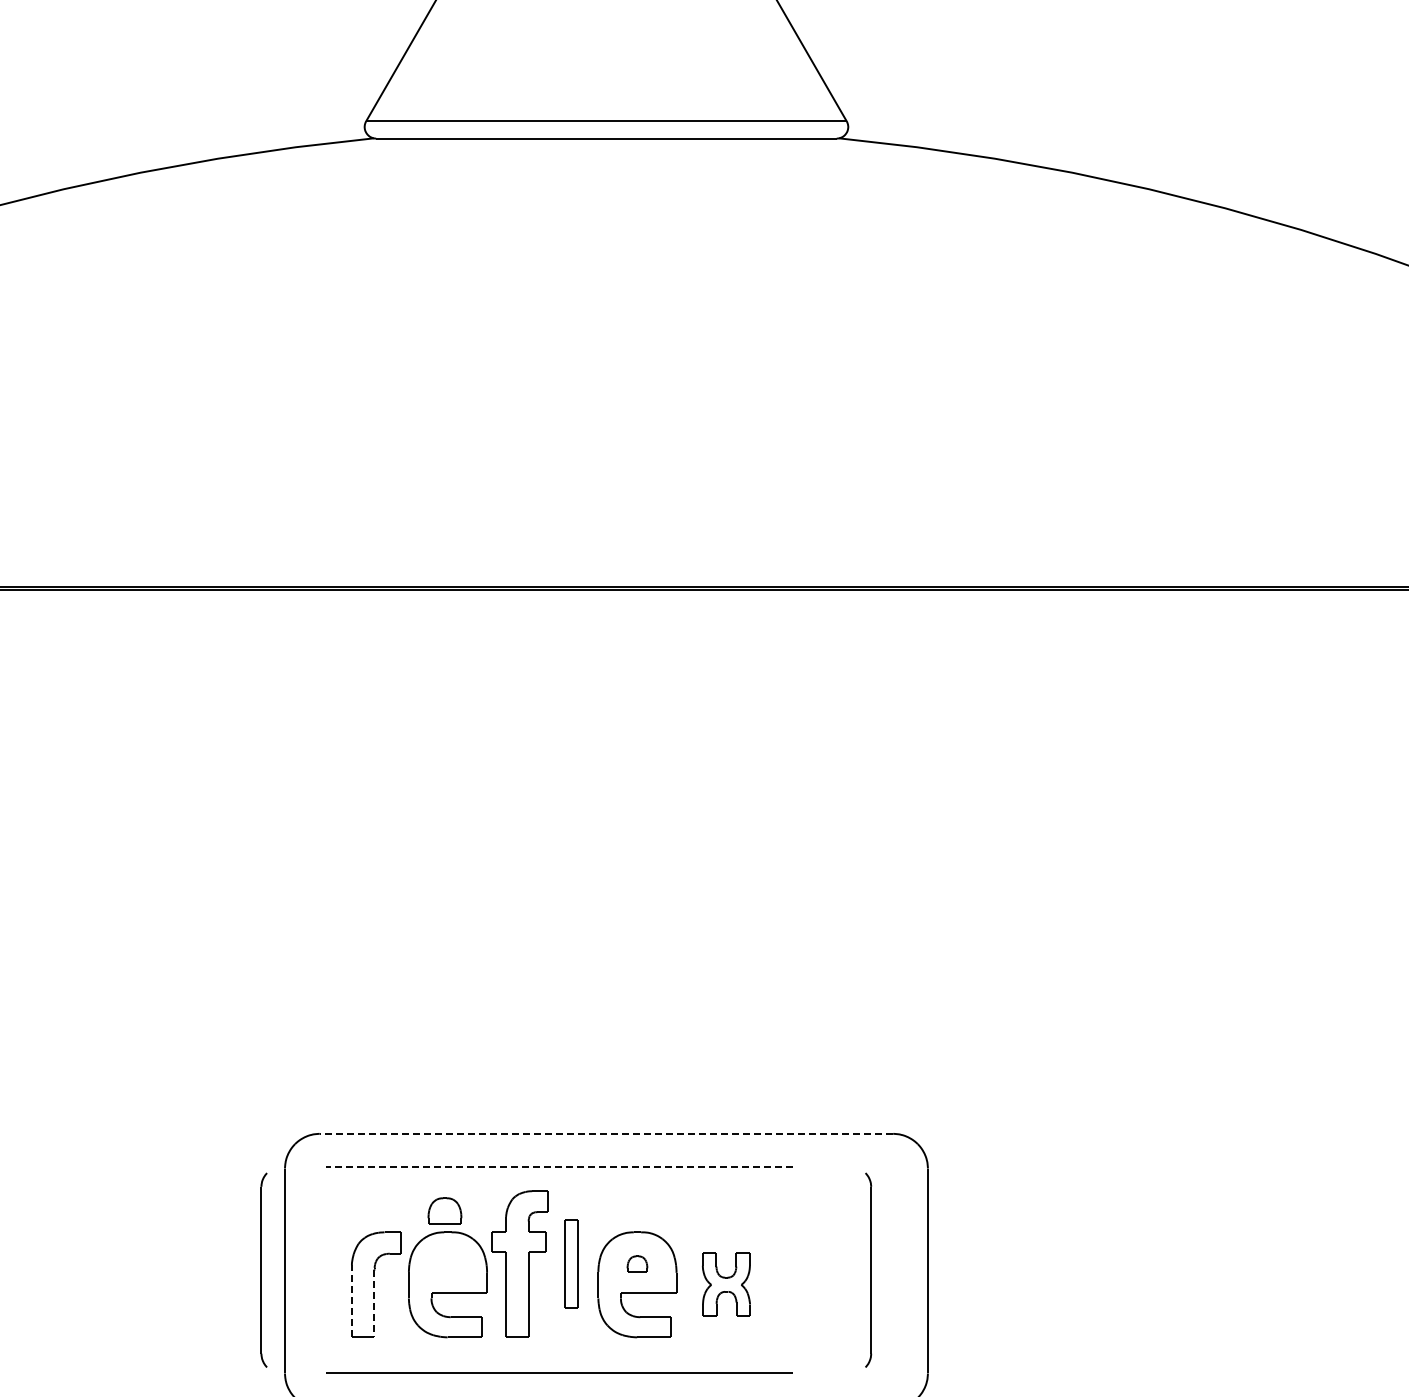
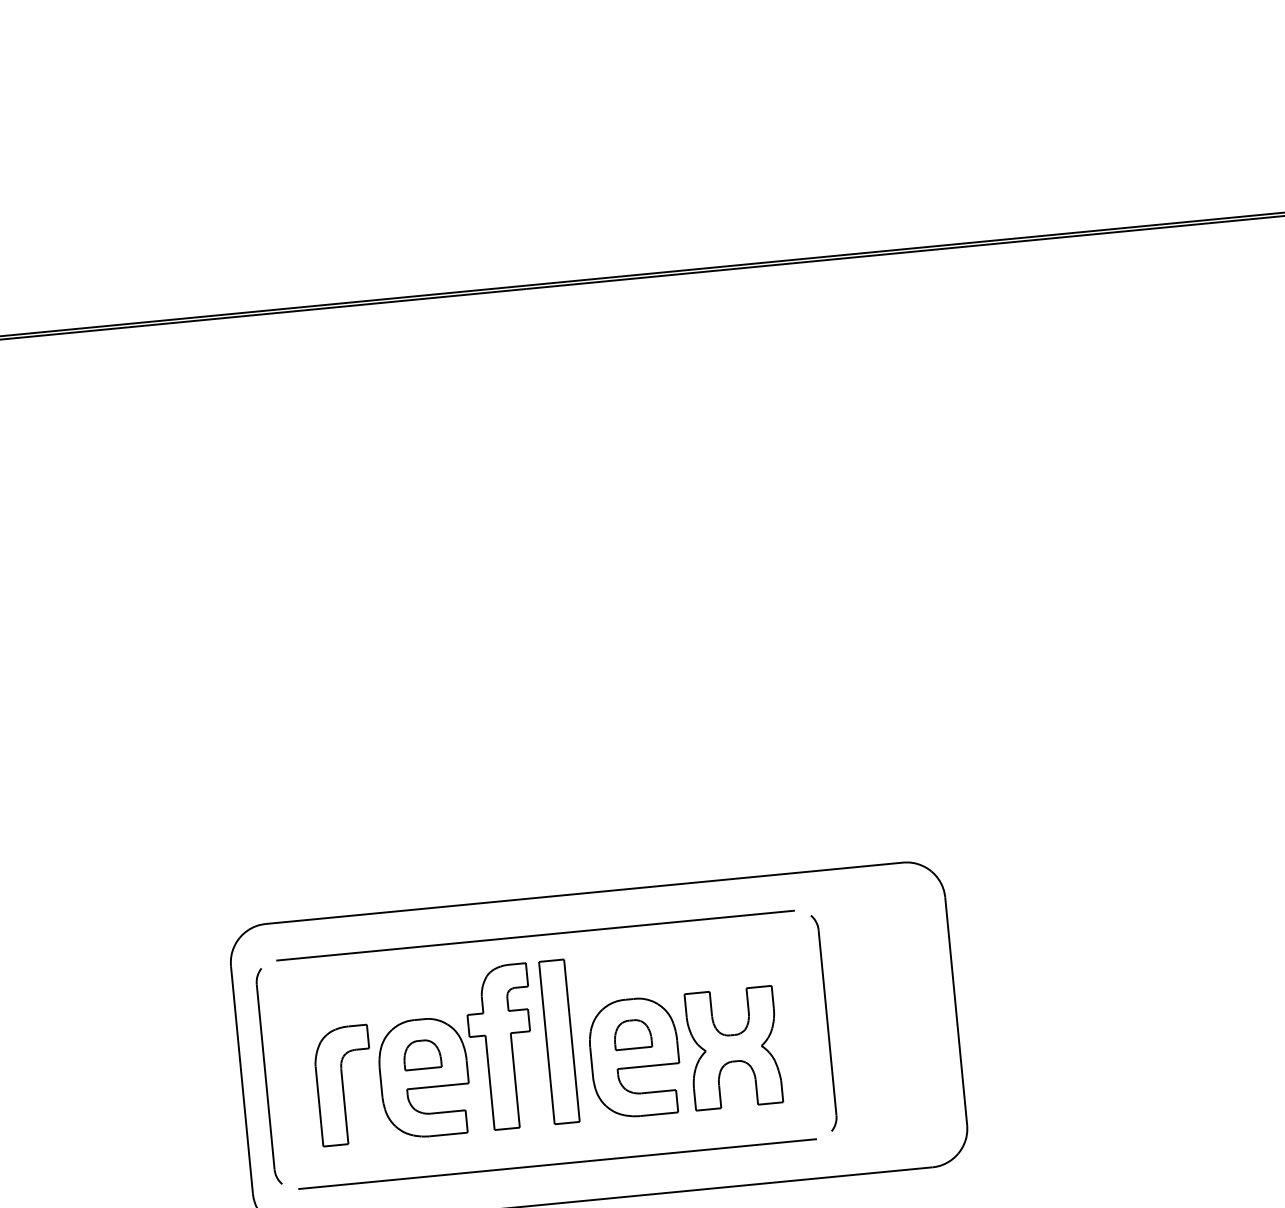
line: (606, 1133) -> (584, 892), dashed -> solid
line: (558, 1167) -> (534, 935), dashed -> solid
part: (444, 1210) -> (421, 1054), moved
part: (571, 1263) -> (559, 1041), size x1.67
part: (637, 1263) -> (632, 1033), size x1.67
part: (263, 1269) -> (267, 1075), moved
part: (868, 1269) -> (824, 1022), moved
part: (726, 1284) -> (733, 1047), size x1.67
line: (351, 1301) -> (319, 1106), dashed -> solid
line: (374, 1304) -> (344, 1107), dashed -> solid

